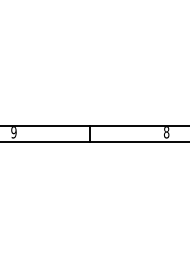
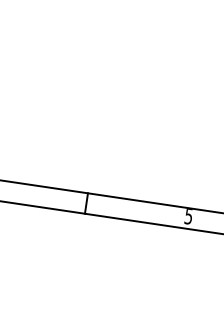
text: (166, 132) -> (188, 216), 8 -> 5

